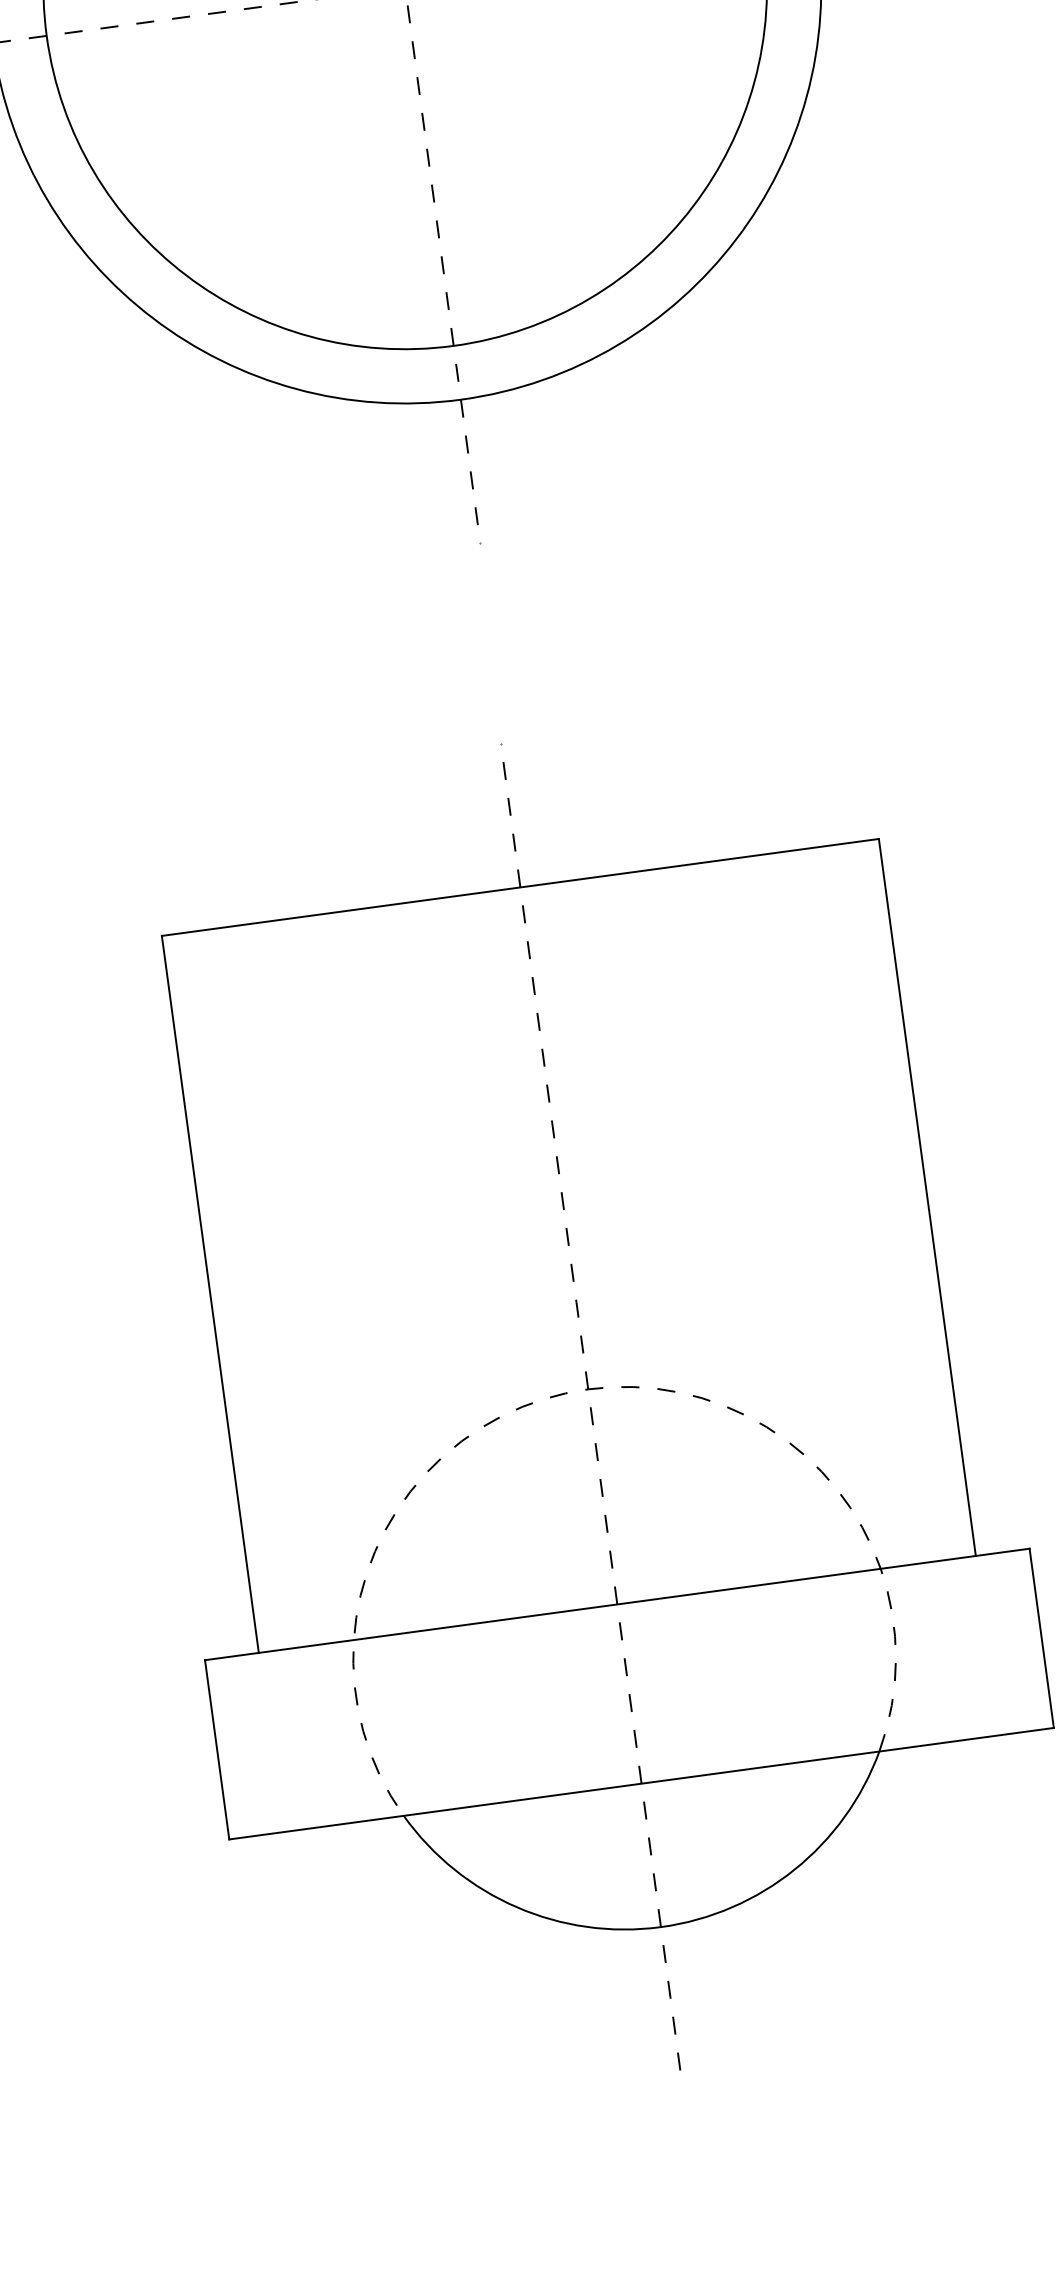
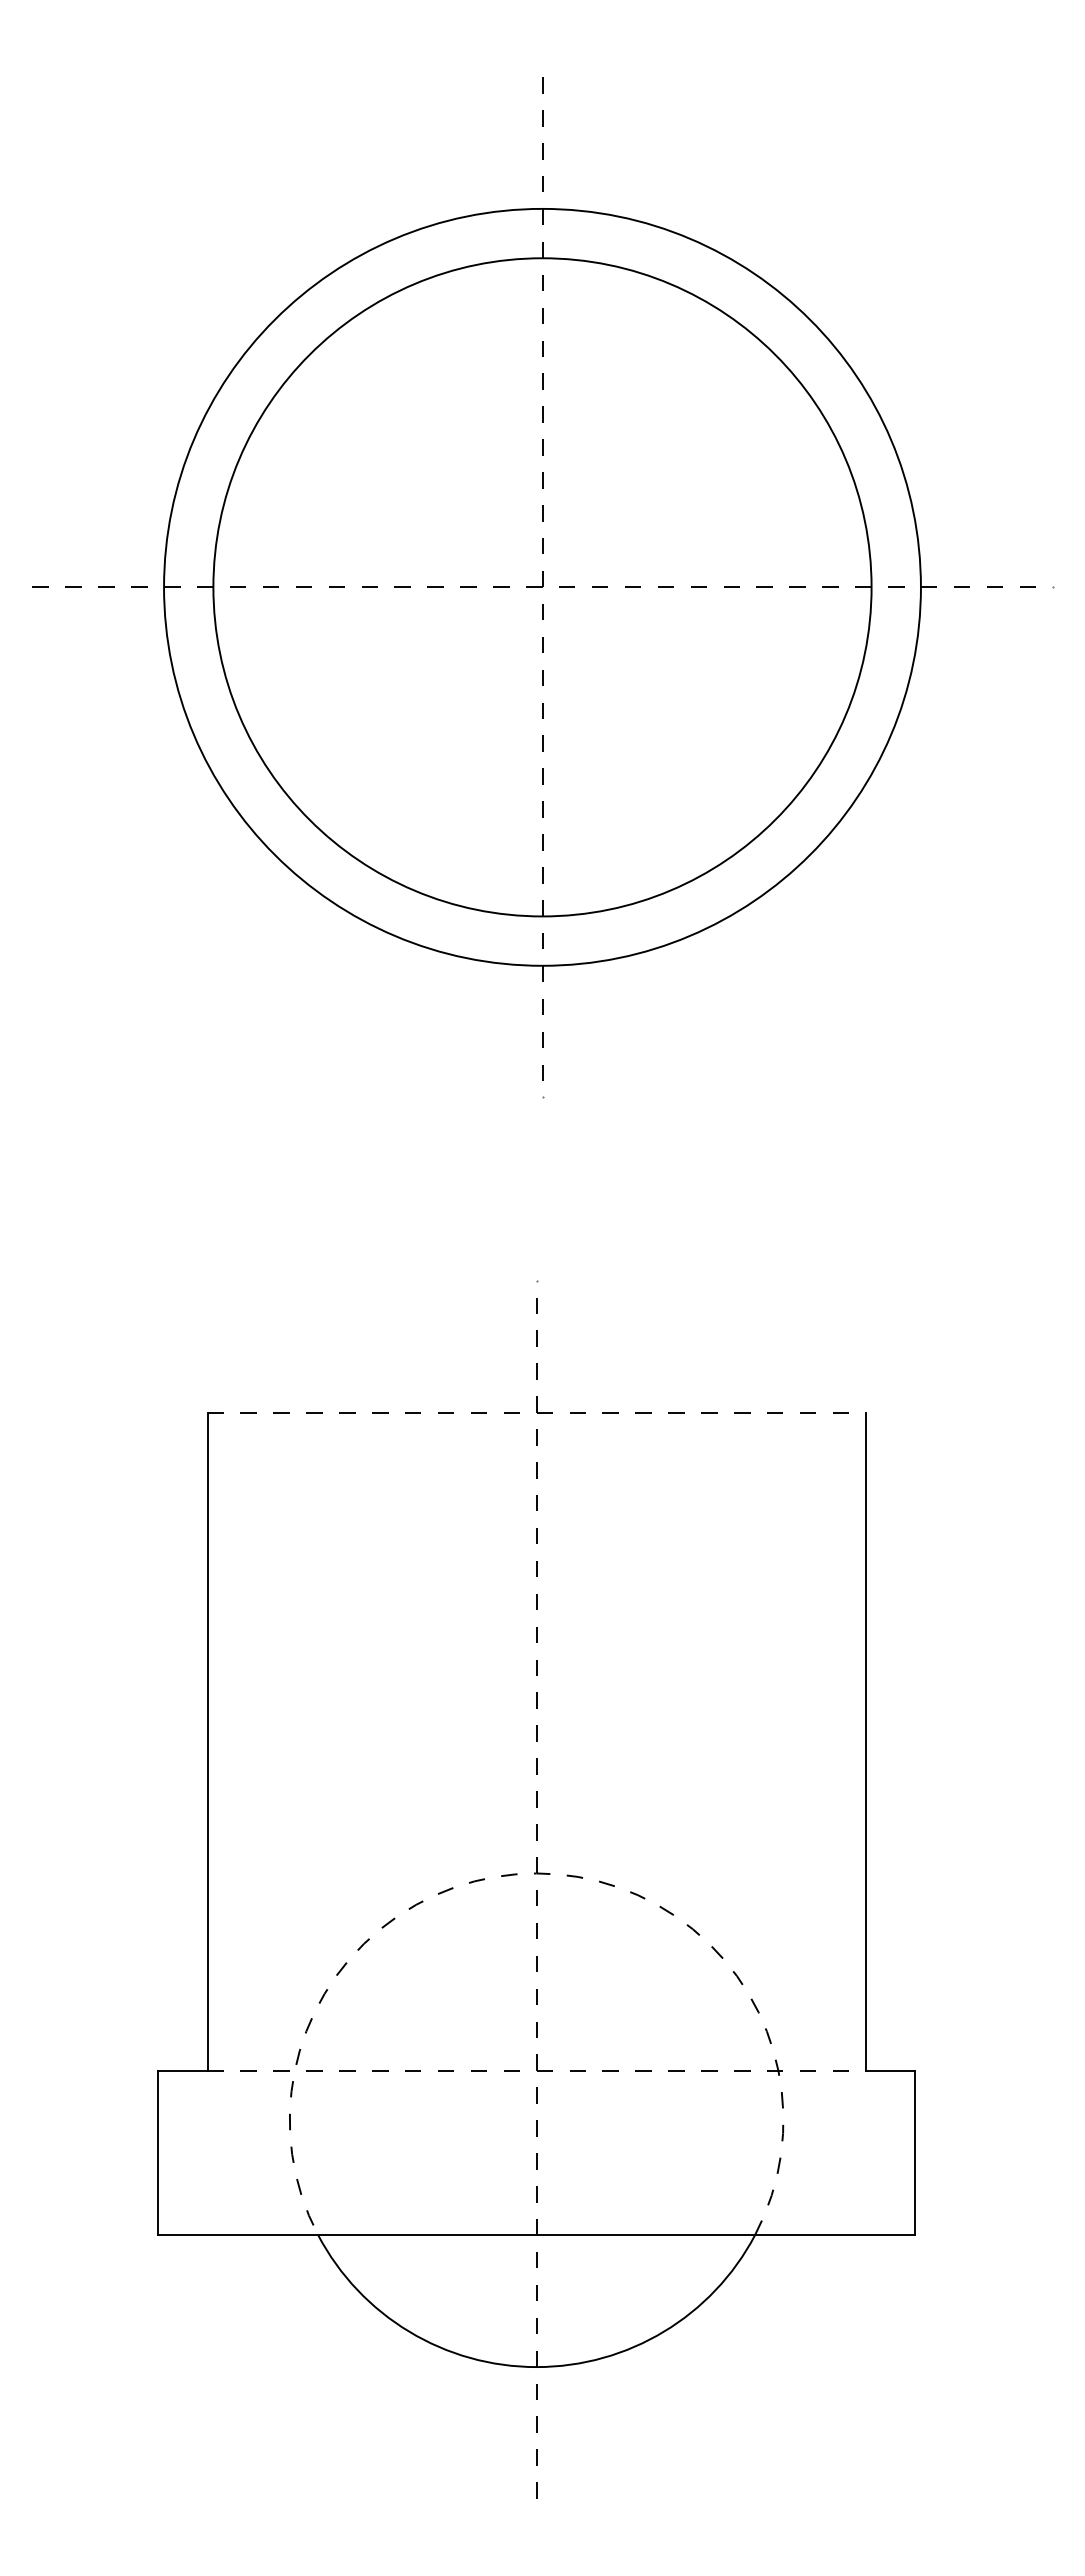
line: (521, 887) -> (537, 1412), solid -> dashed
line: (618, 1603) -> (537, 2070), solid -> dashed

